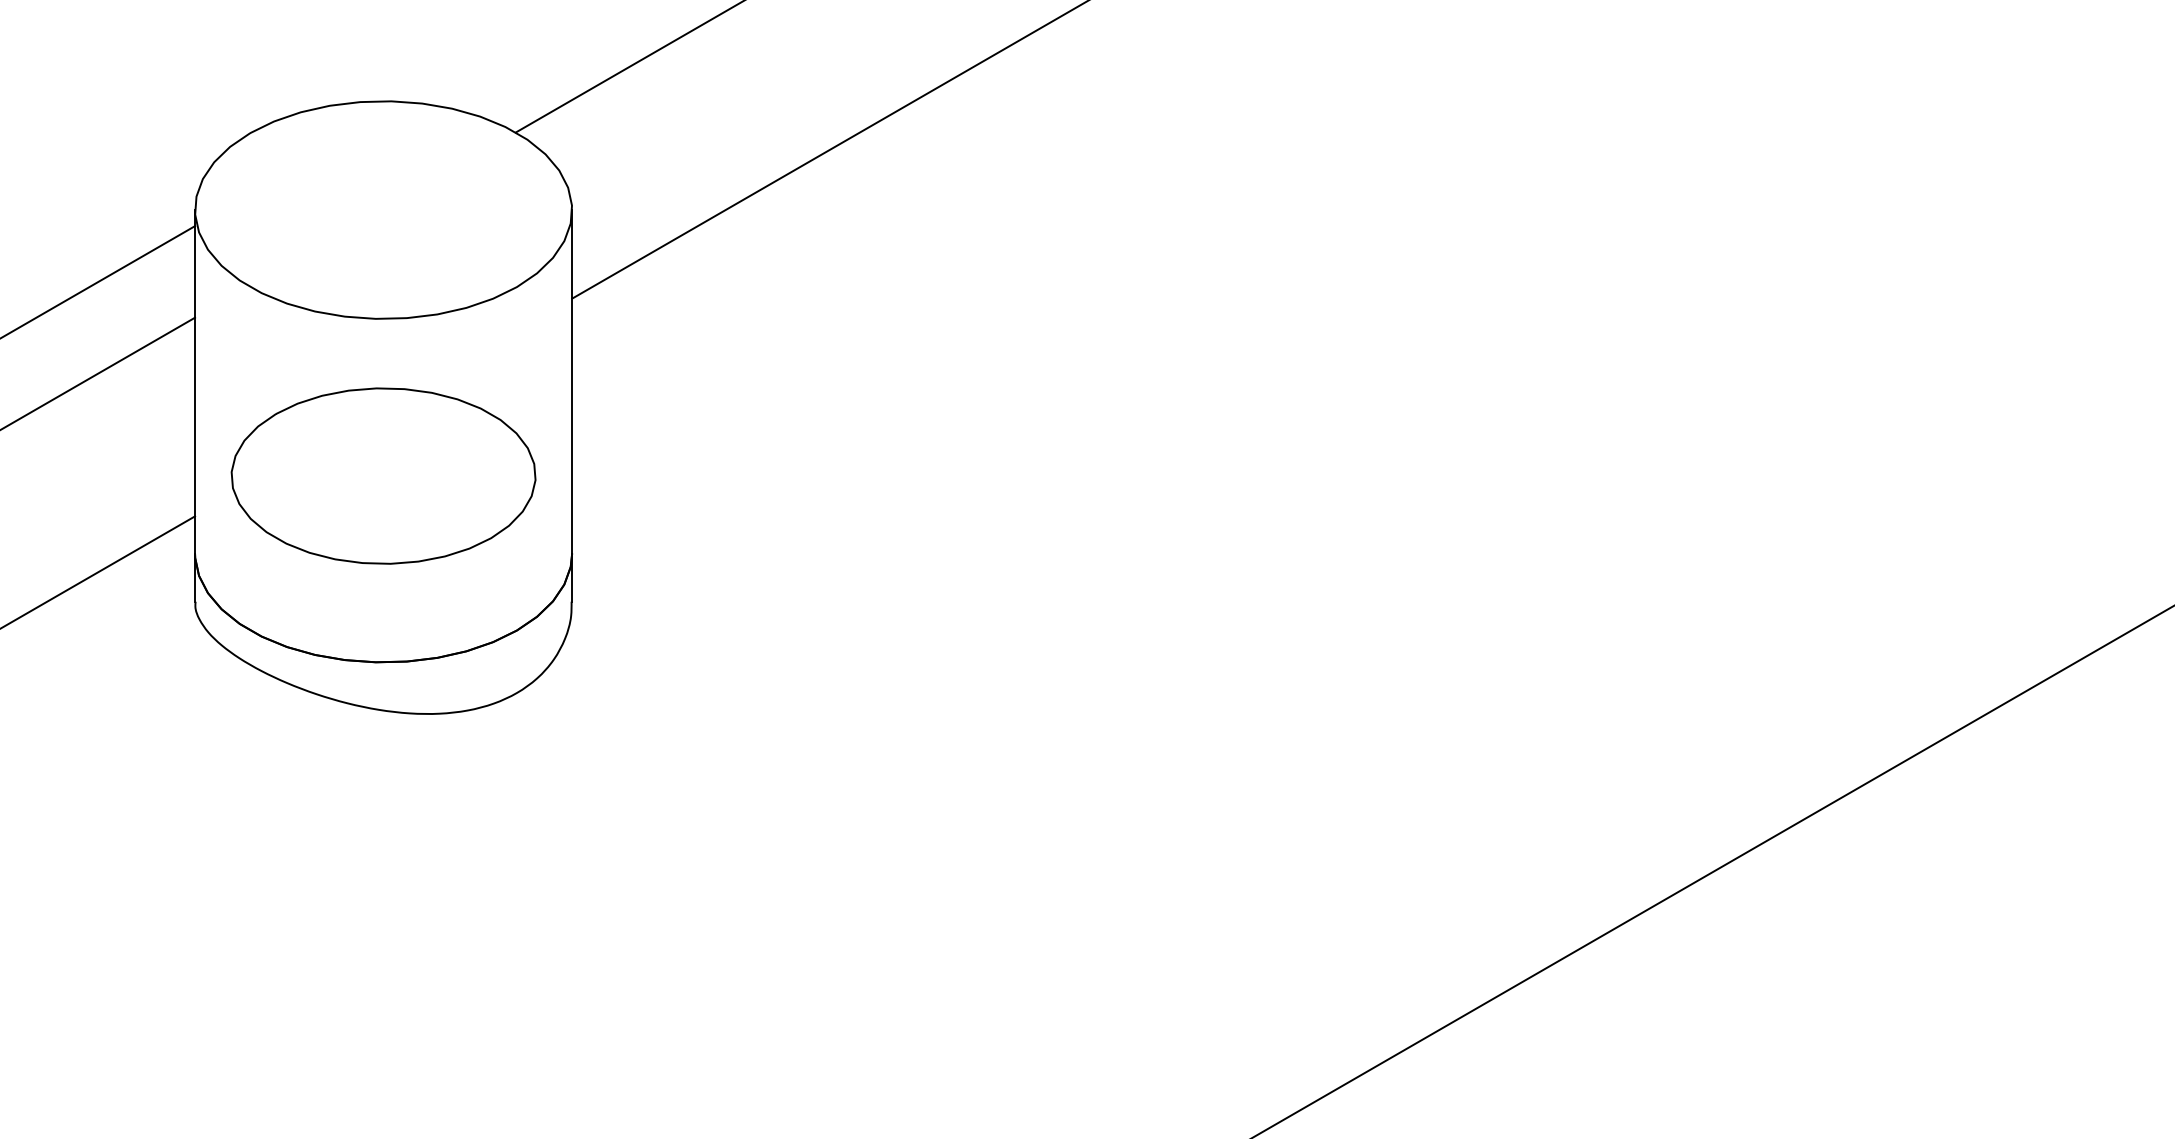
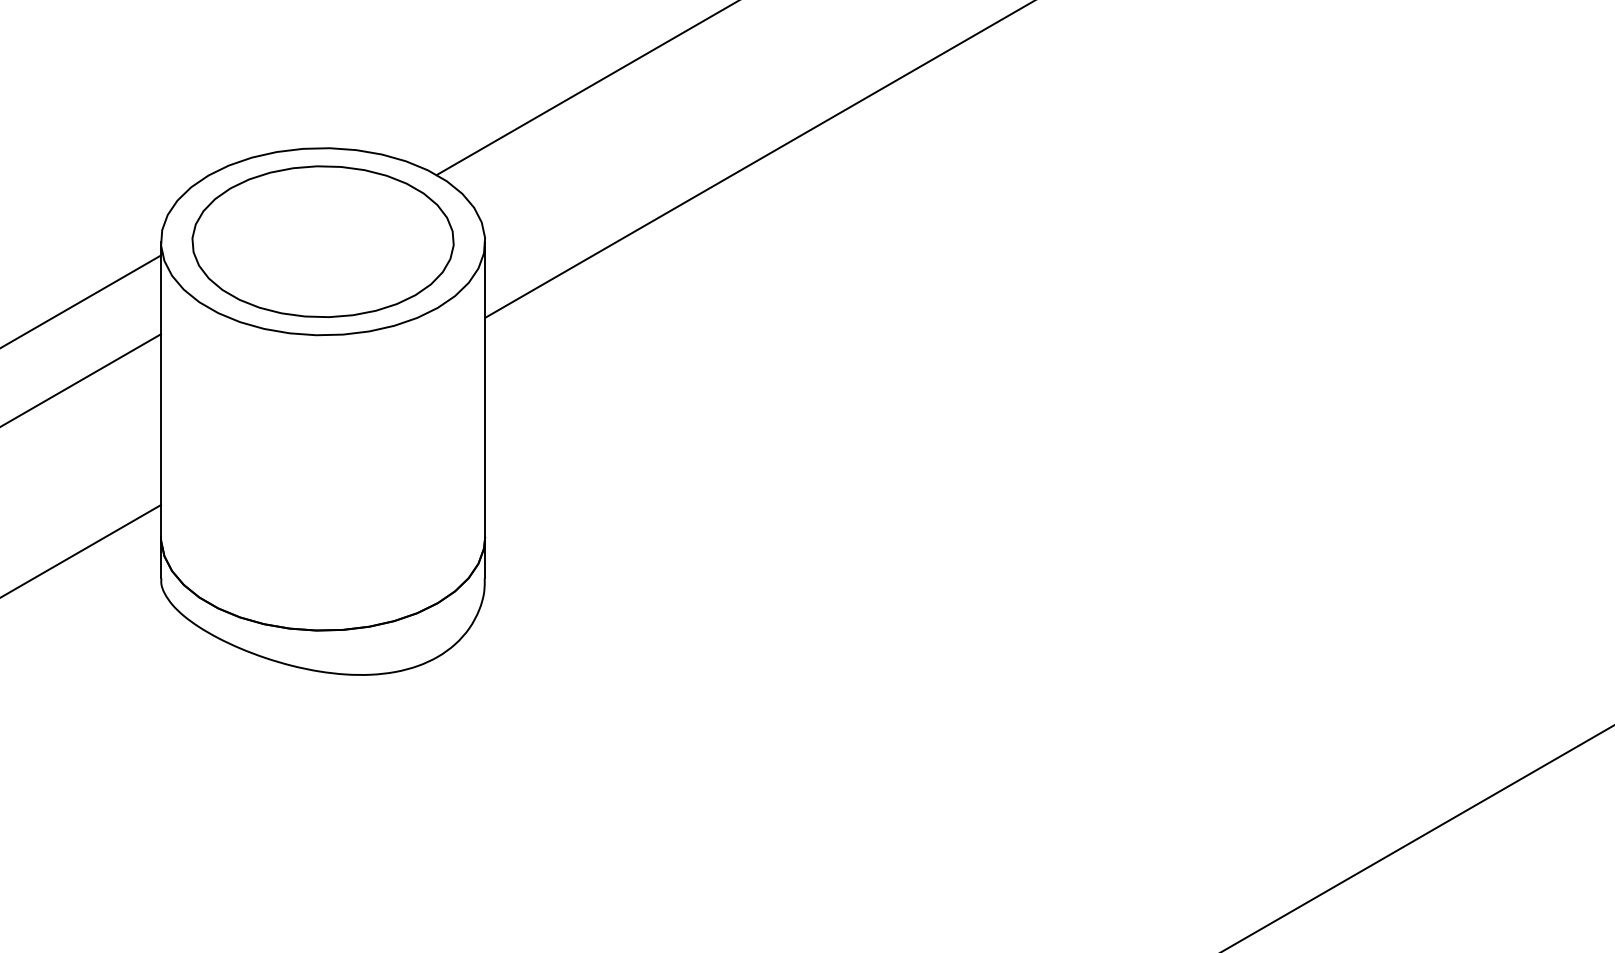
part: (383, 475) -> (323, 241), moved

